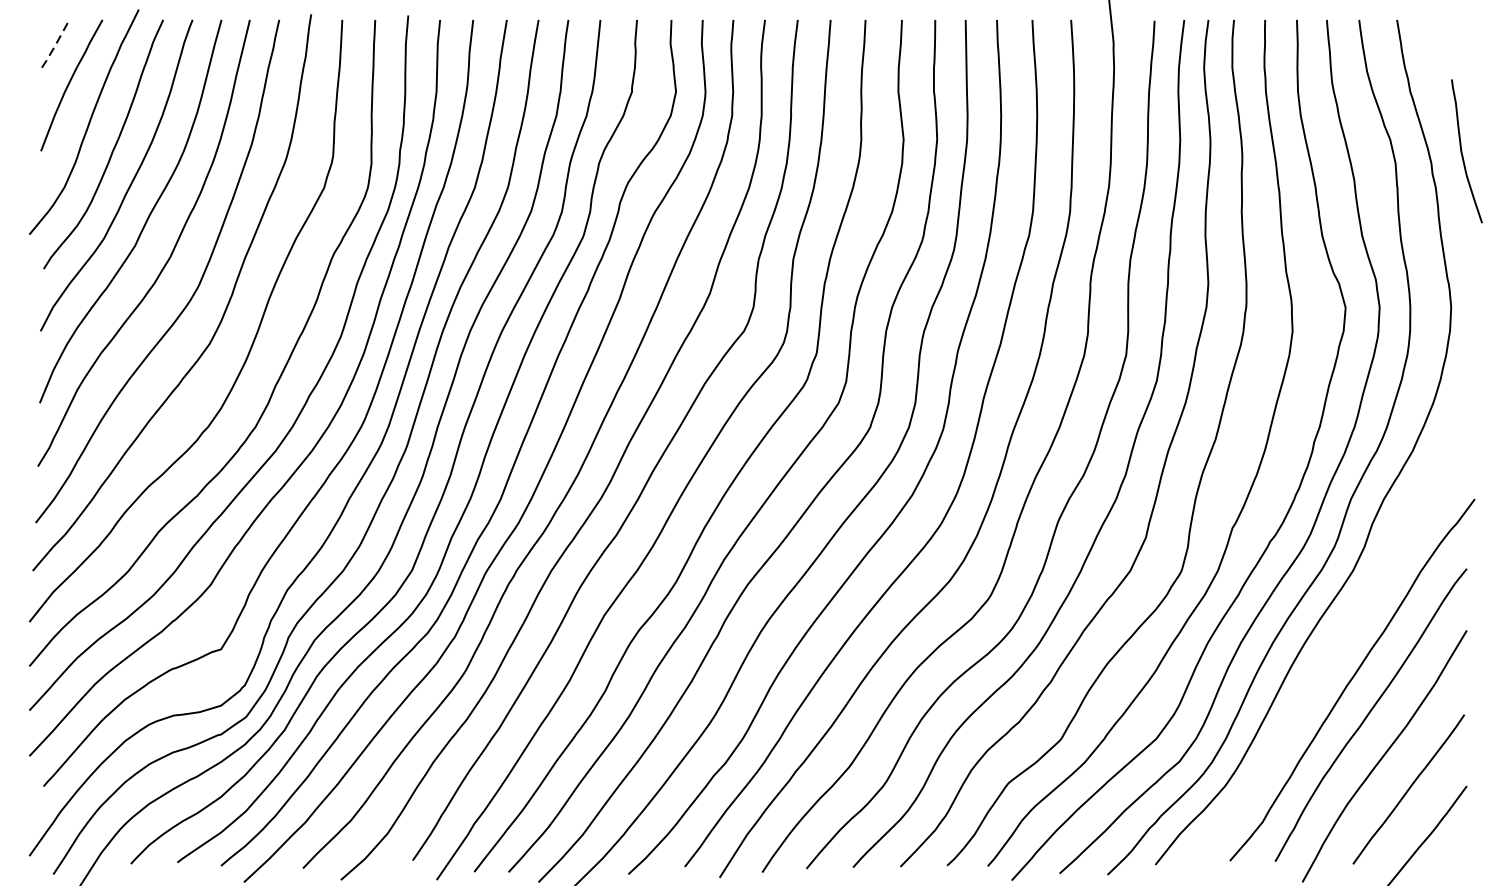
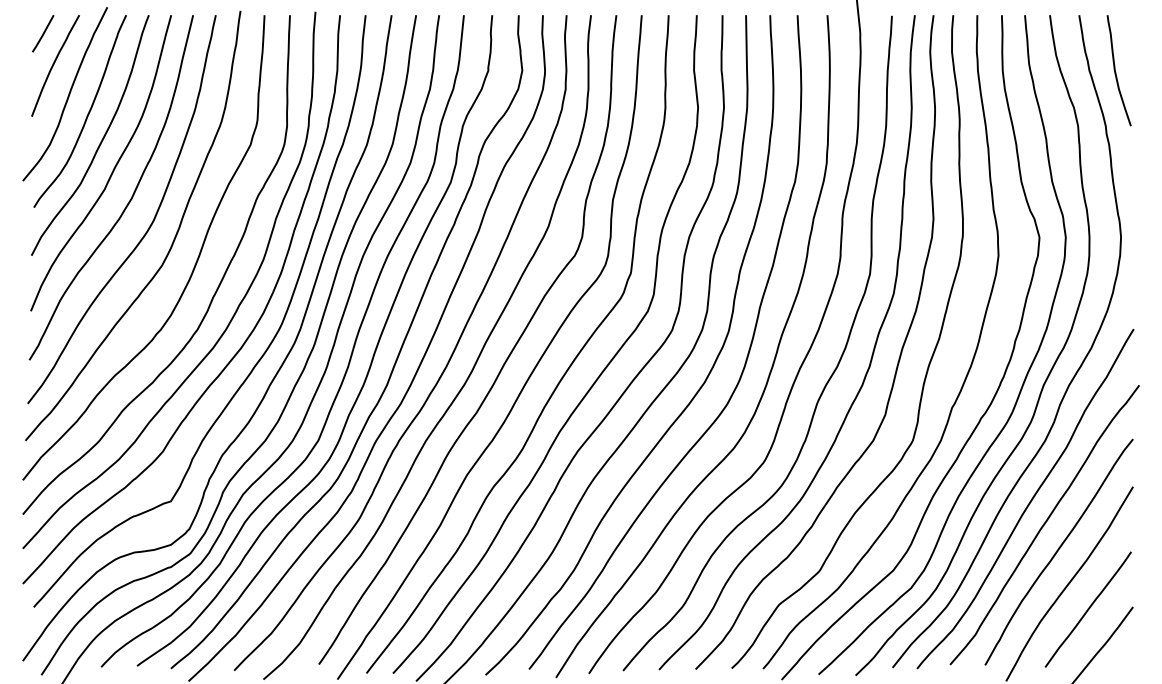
line: (54, 46) -> (42, 35), dashed -> solid
curve: (1463, 153) -> (1116, 72), moved
curve: (1332, 649) -> (1029, 501), added

